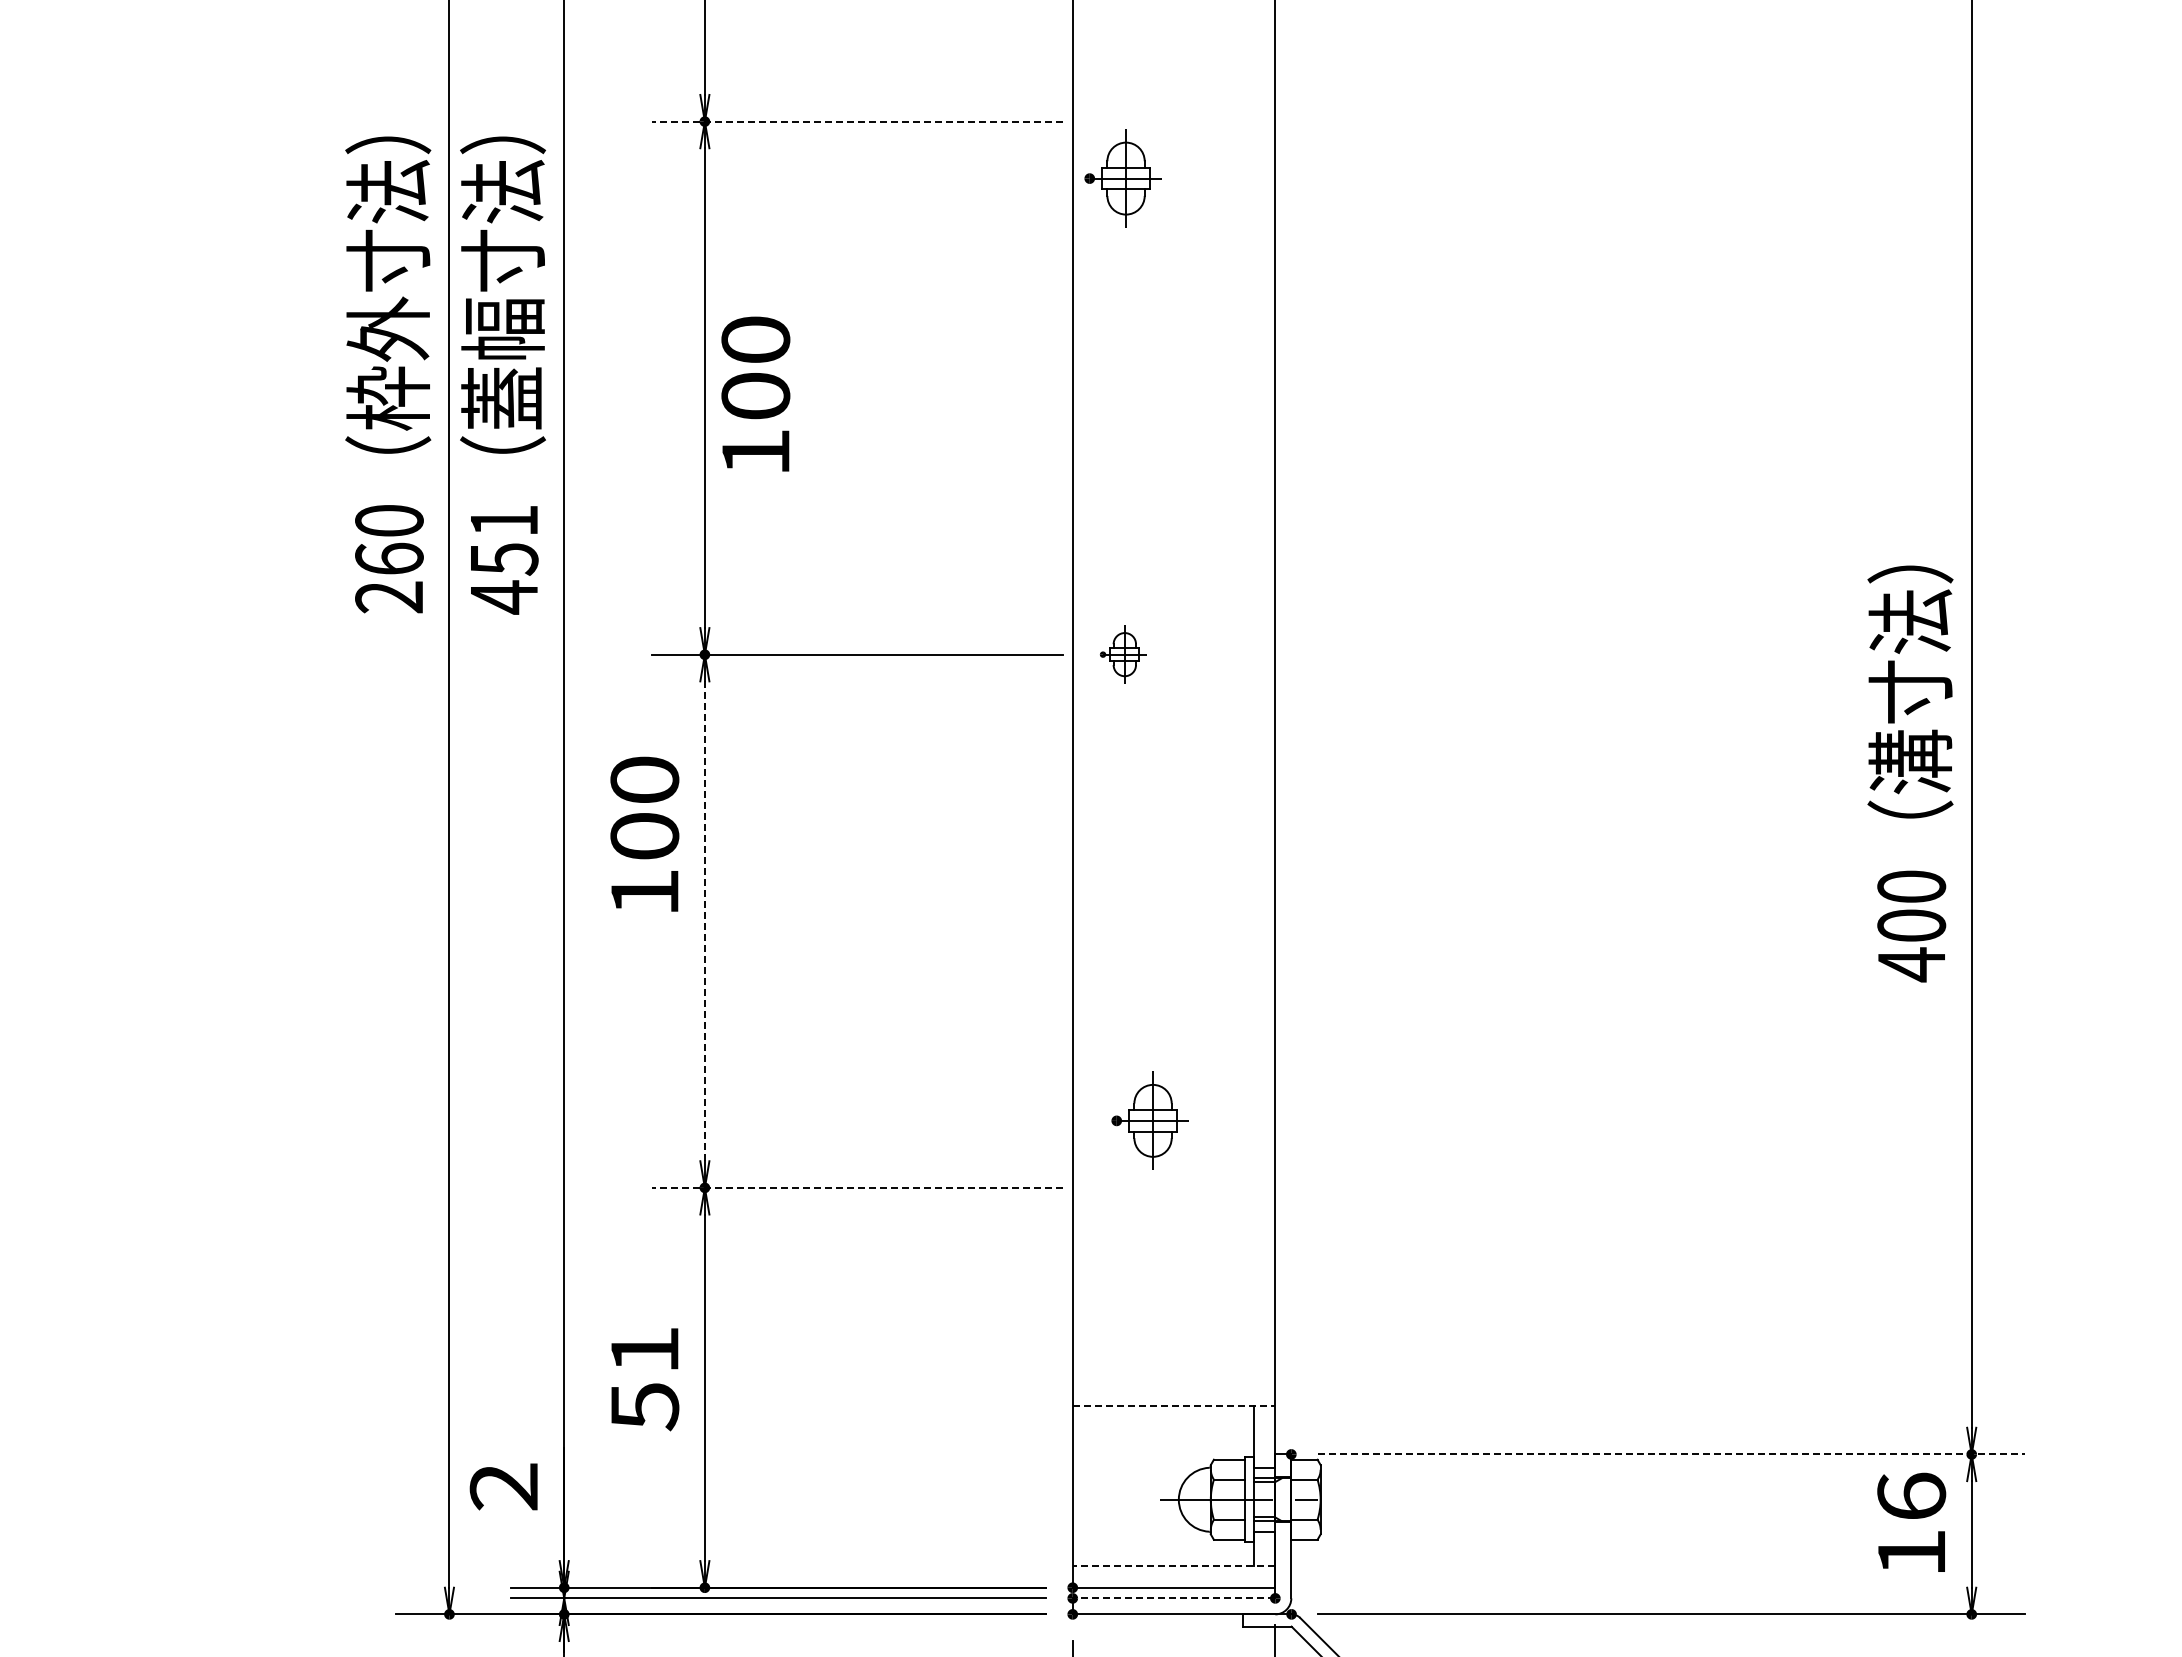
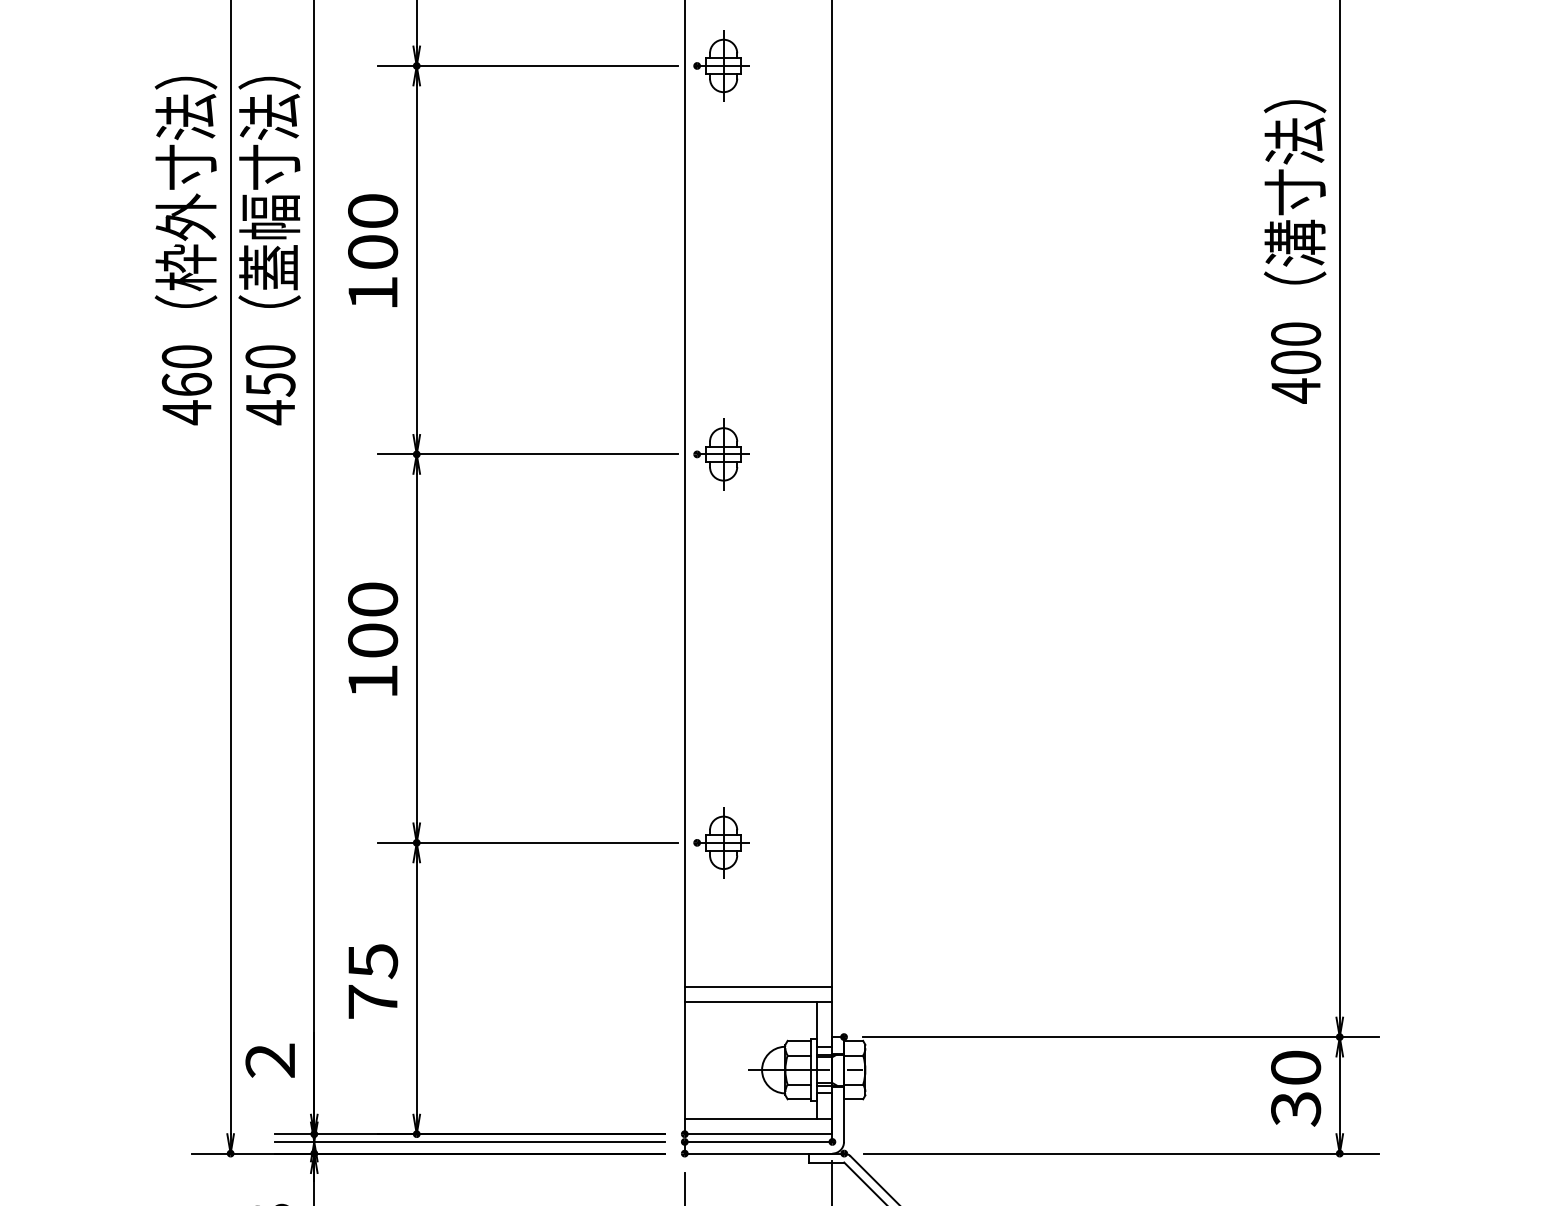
line: (857, 121) -> (527, 65), dashed -> solid
part: (1122, 178) -> (721, 65), moved
text: (755, 393) -> (372, 250), moved
text: (503, 520) -> (270, 356), 451 -> 450
text: (388, 597) -> (186, 412), 260 -> 460
part: (1122, 654) -> (721, 454), size x1.67
text: (1910, 773) -> (1295, 251), moved
text: (644, 833) -> (372, 638), moved
line: (704, 921) -> (416, 648), dashed -> solid
part: (1149, 1120) -> (721, 842), moved
line: (857, 1187) -> (527, 842), dashed -> solid
text: (645, 1379) -> (373, 982), 51 -> 75
line: (1173, 1385) -> (758, 986), added
line: (1174, 1406) -> (758, 1002), dashed -> solid
line: (1671, 1454) -> (1121, 1037), dashed -> solid
text: (1911, 1524) -> (1295, 1088), 16 -> 30
line: (1173, 1566) -> (758, 1118), dashed -> solid
line: (1173, 1598) -> (758, 1142), dashed -> solid

